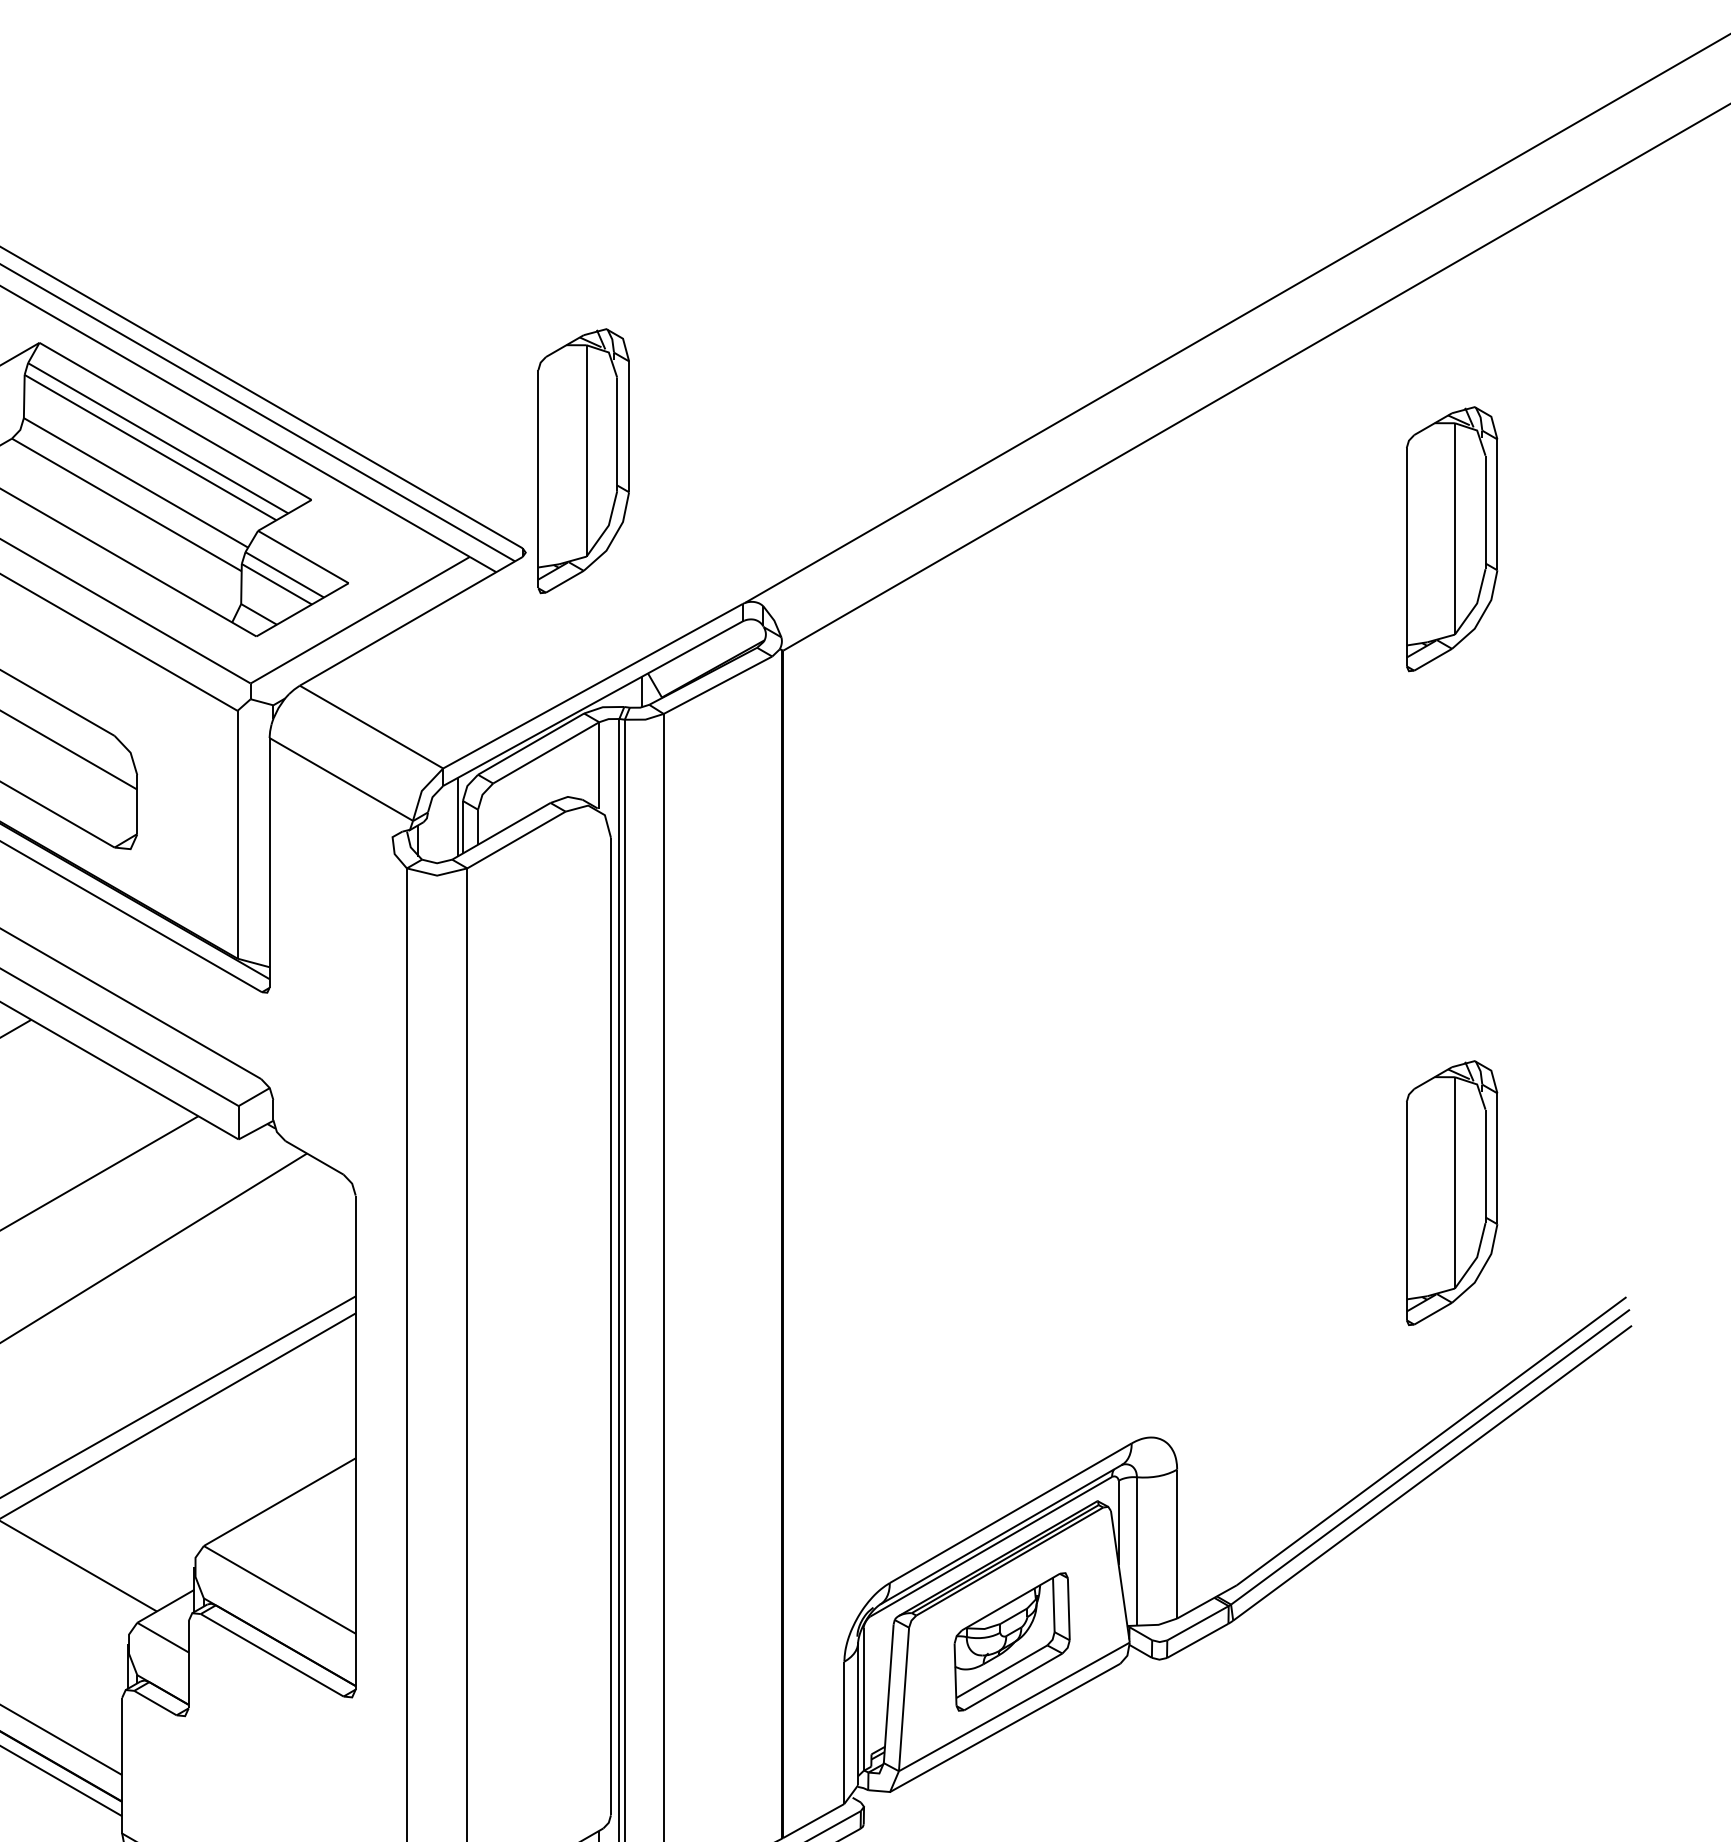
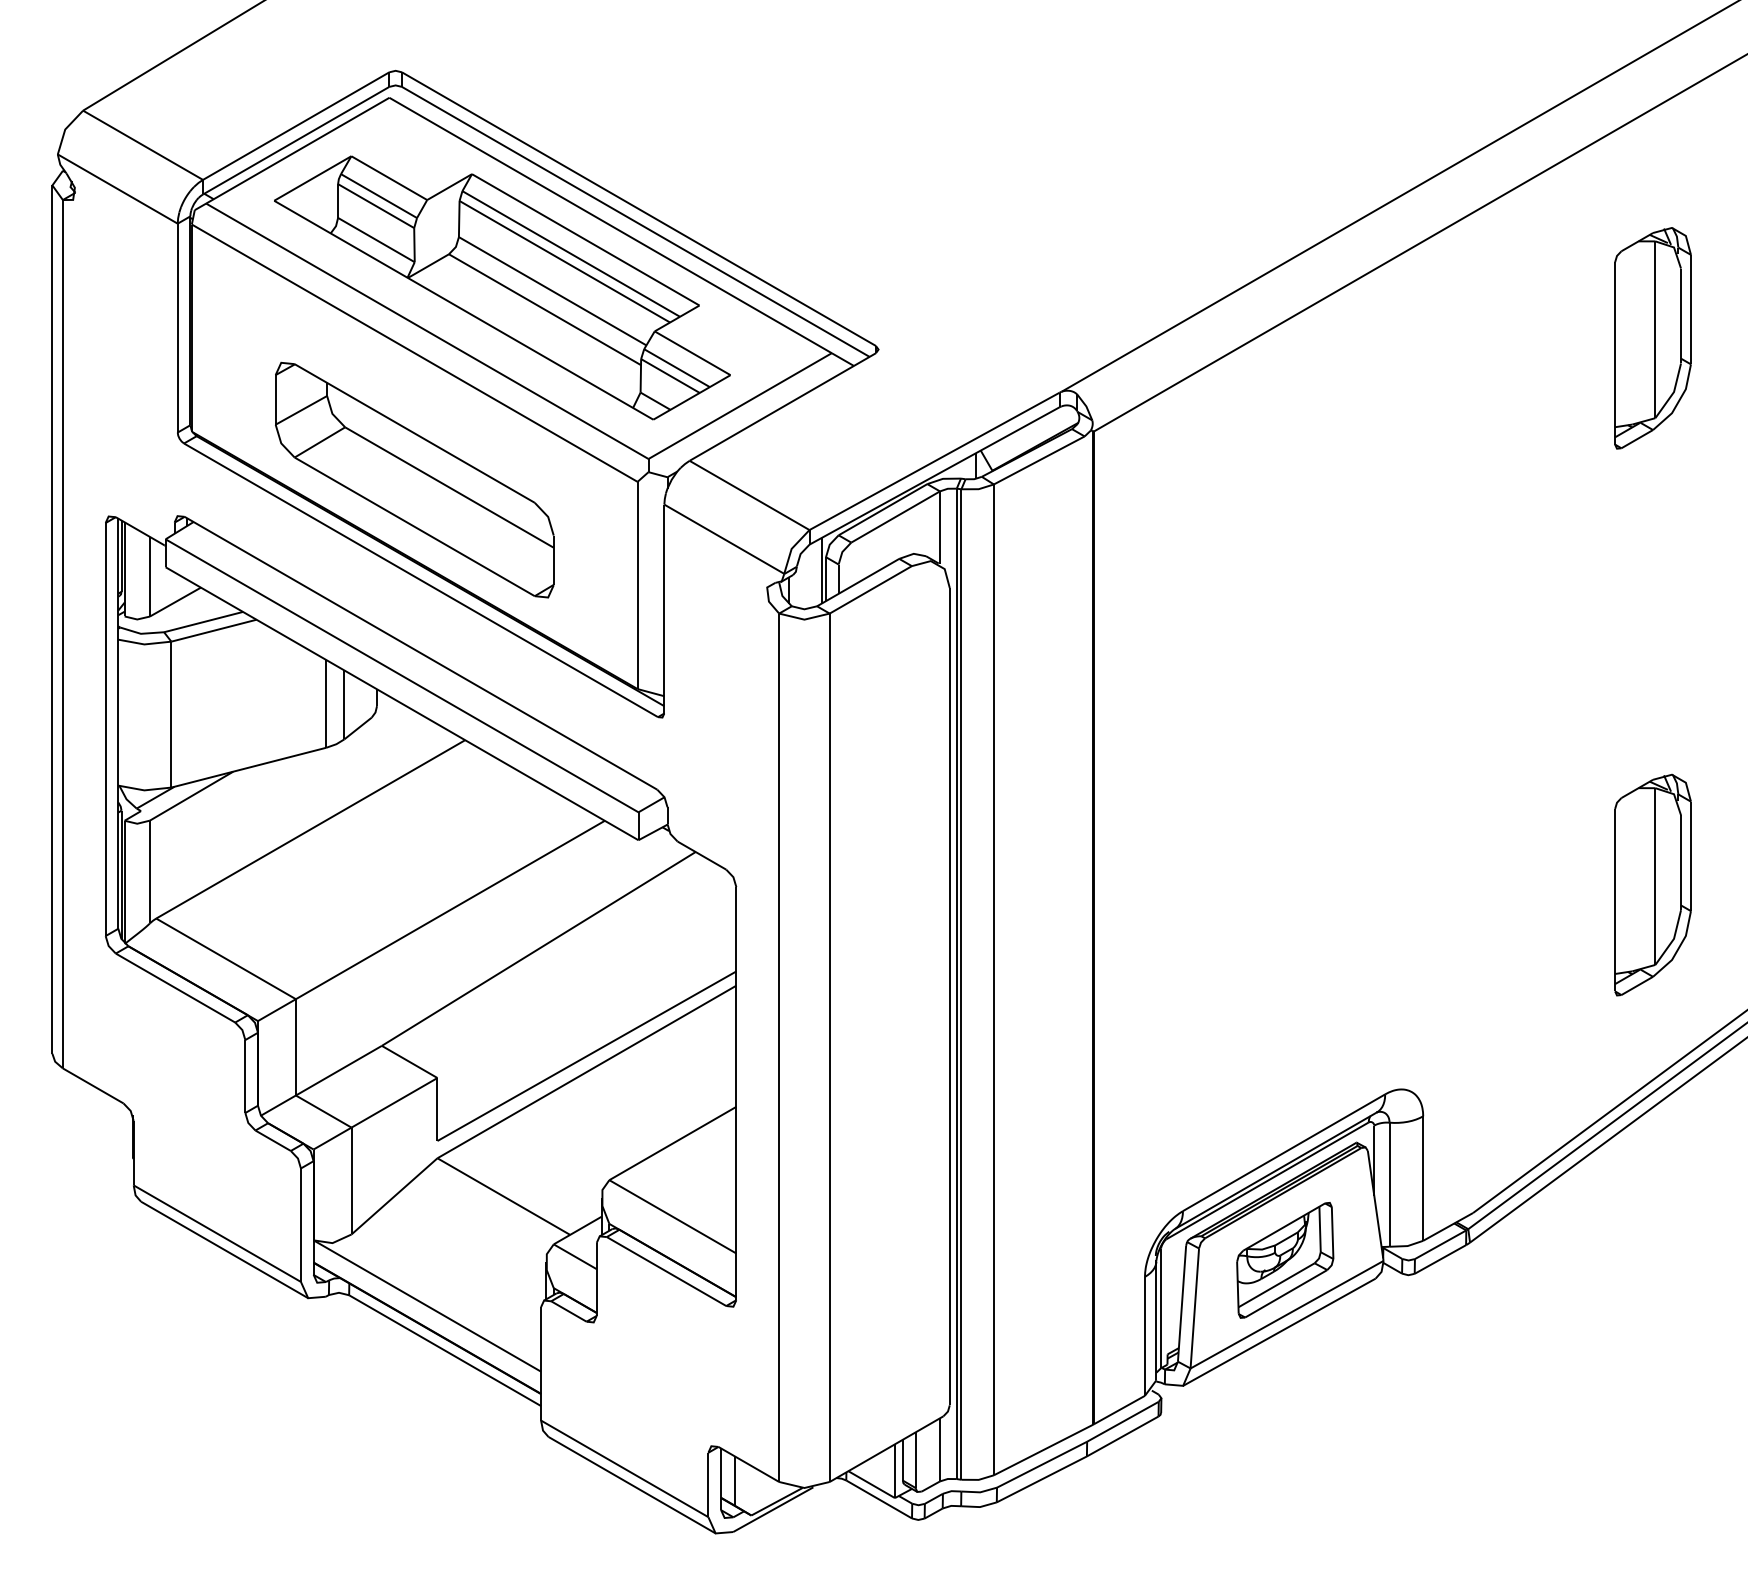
part: (583, 460) -> (926, 272), removed

